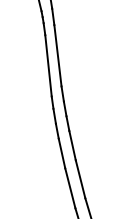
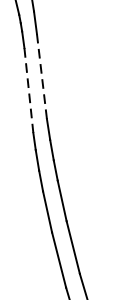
line: (57, 55) -> (41, 76), solid -> dashed
line: (48, 65) -> (28, 90), solid -> dashed

